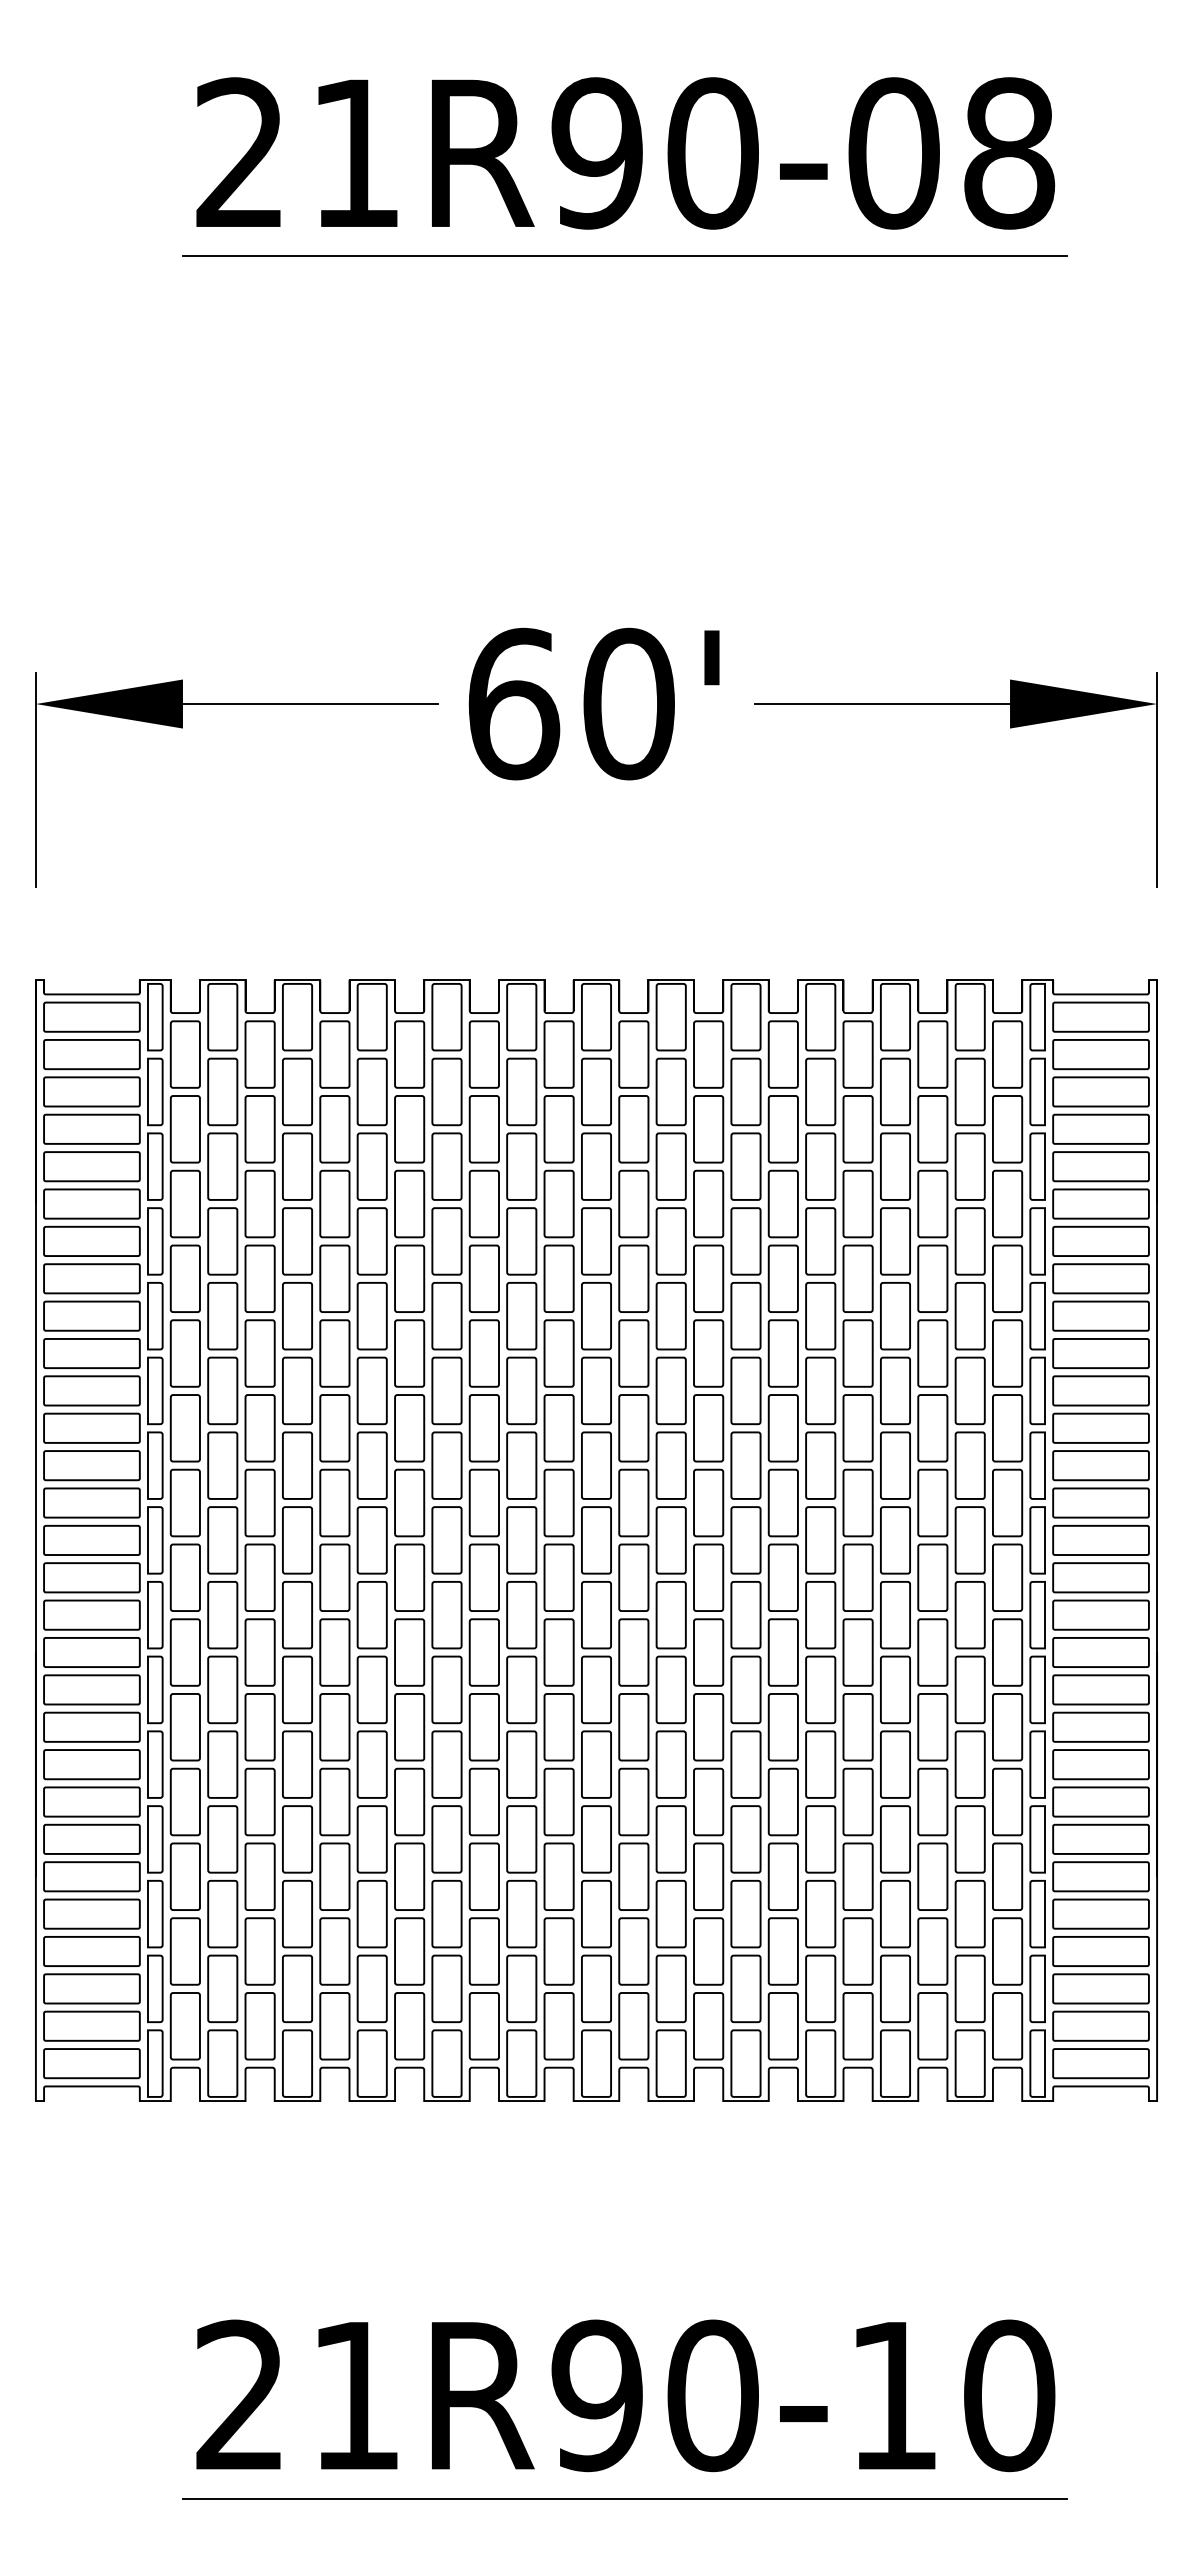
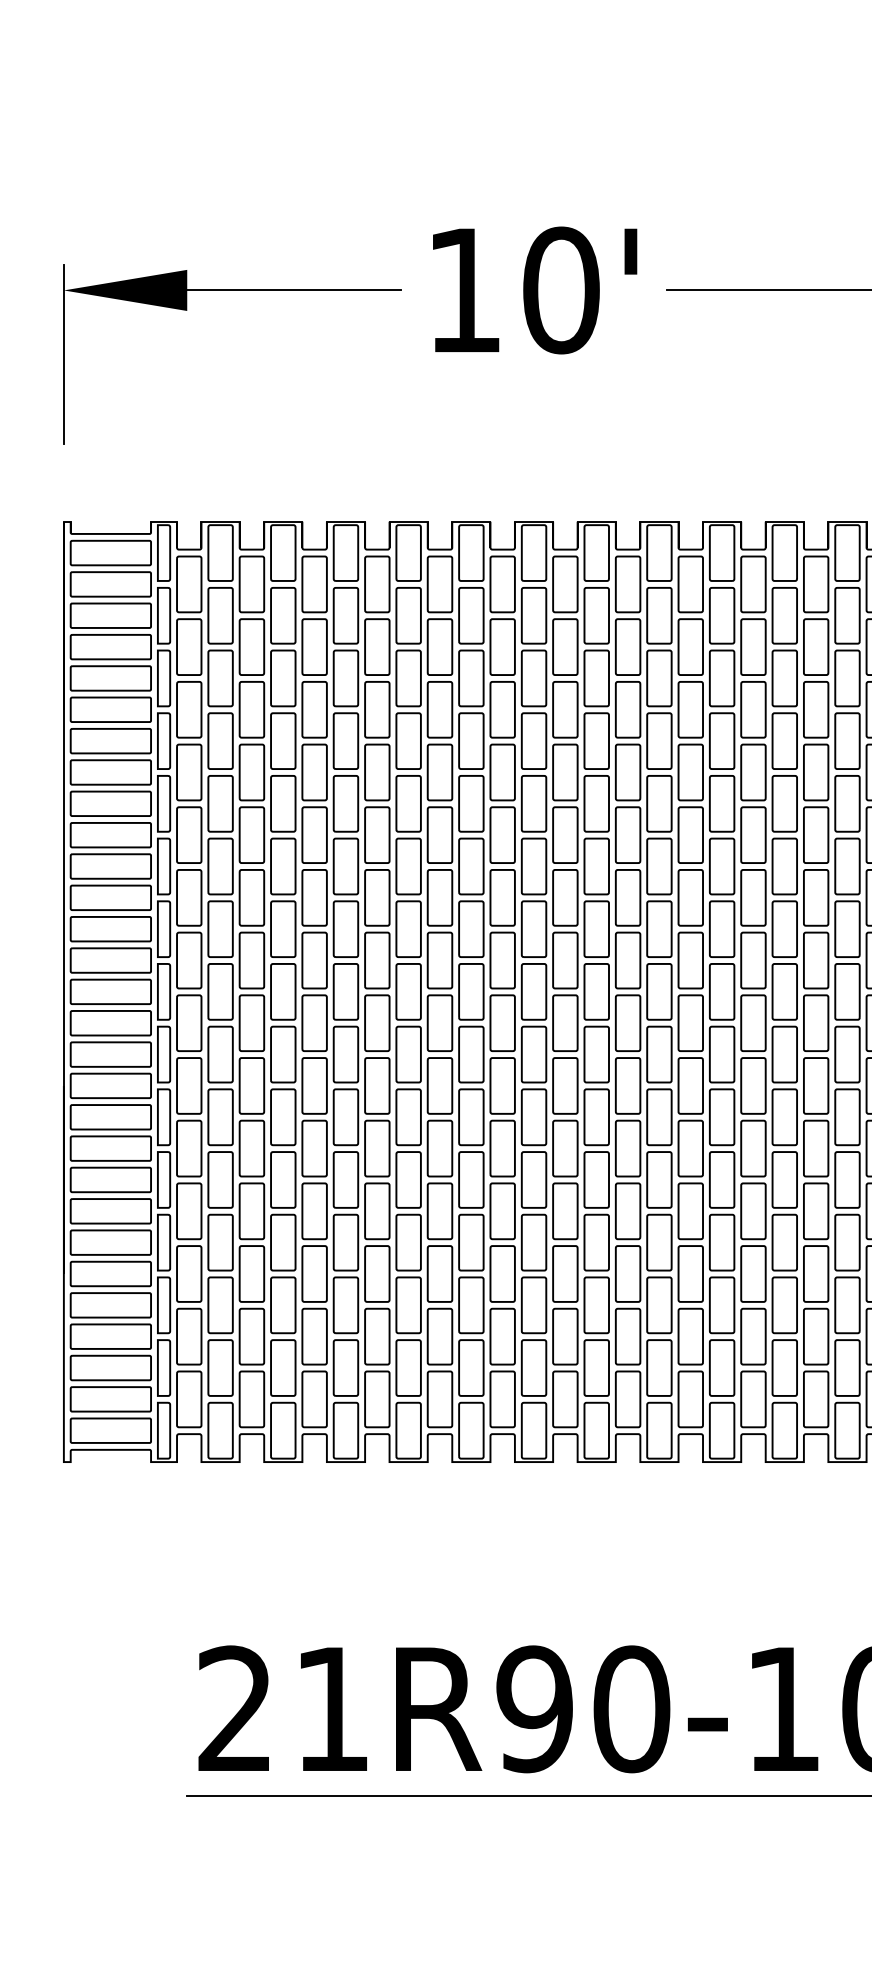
text: (514, 703) -> (465, 289), 60' -> 10'

